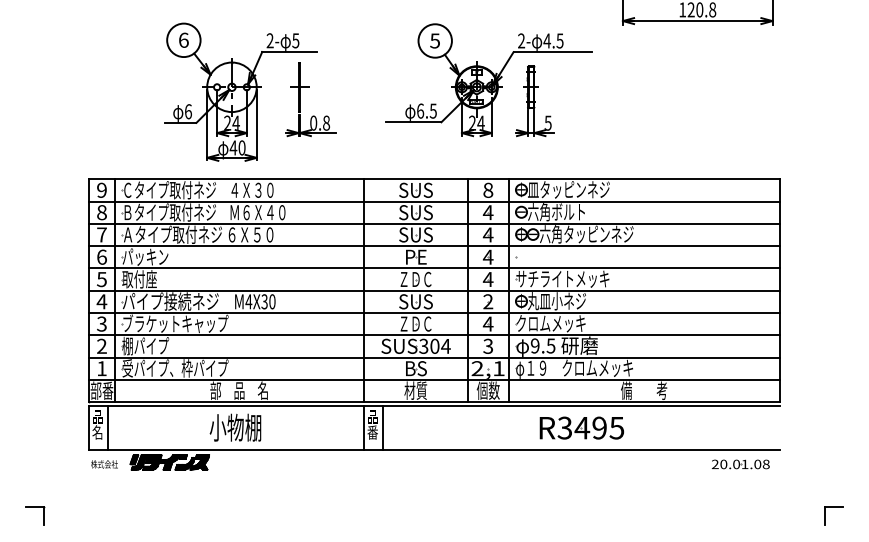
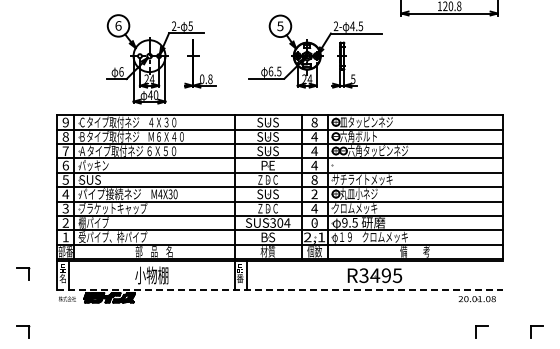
text: (138, 278) -> (89, 179), 取付座 -> SUS
text: (488, 278) -> (314, 179), 4 -> 8
text: (488, 345) -> (314, 222), 3 -> 0
part: (36, 424) -> (23, 273), added
line: (433, 451) -> (279, 290), solid -> dashed
part: (747, 514) -> (481, 331), added

